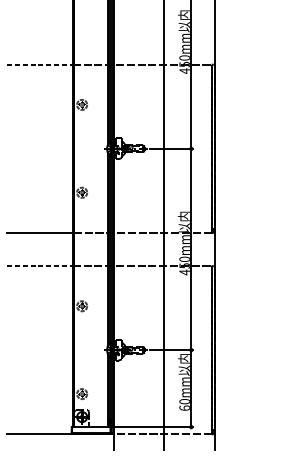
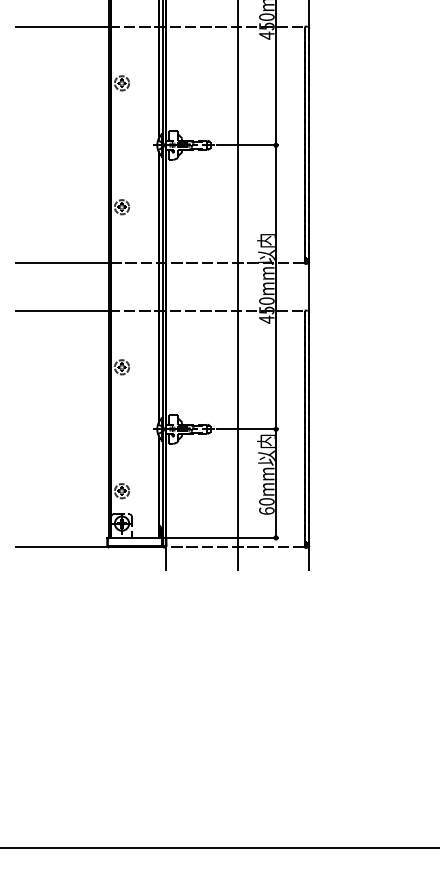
line: (39, 65) -> (62, 27), dashed -> solid
line: (39, 266) -> (62, 311), dashed -> solid

